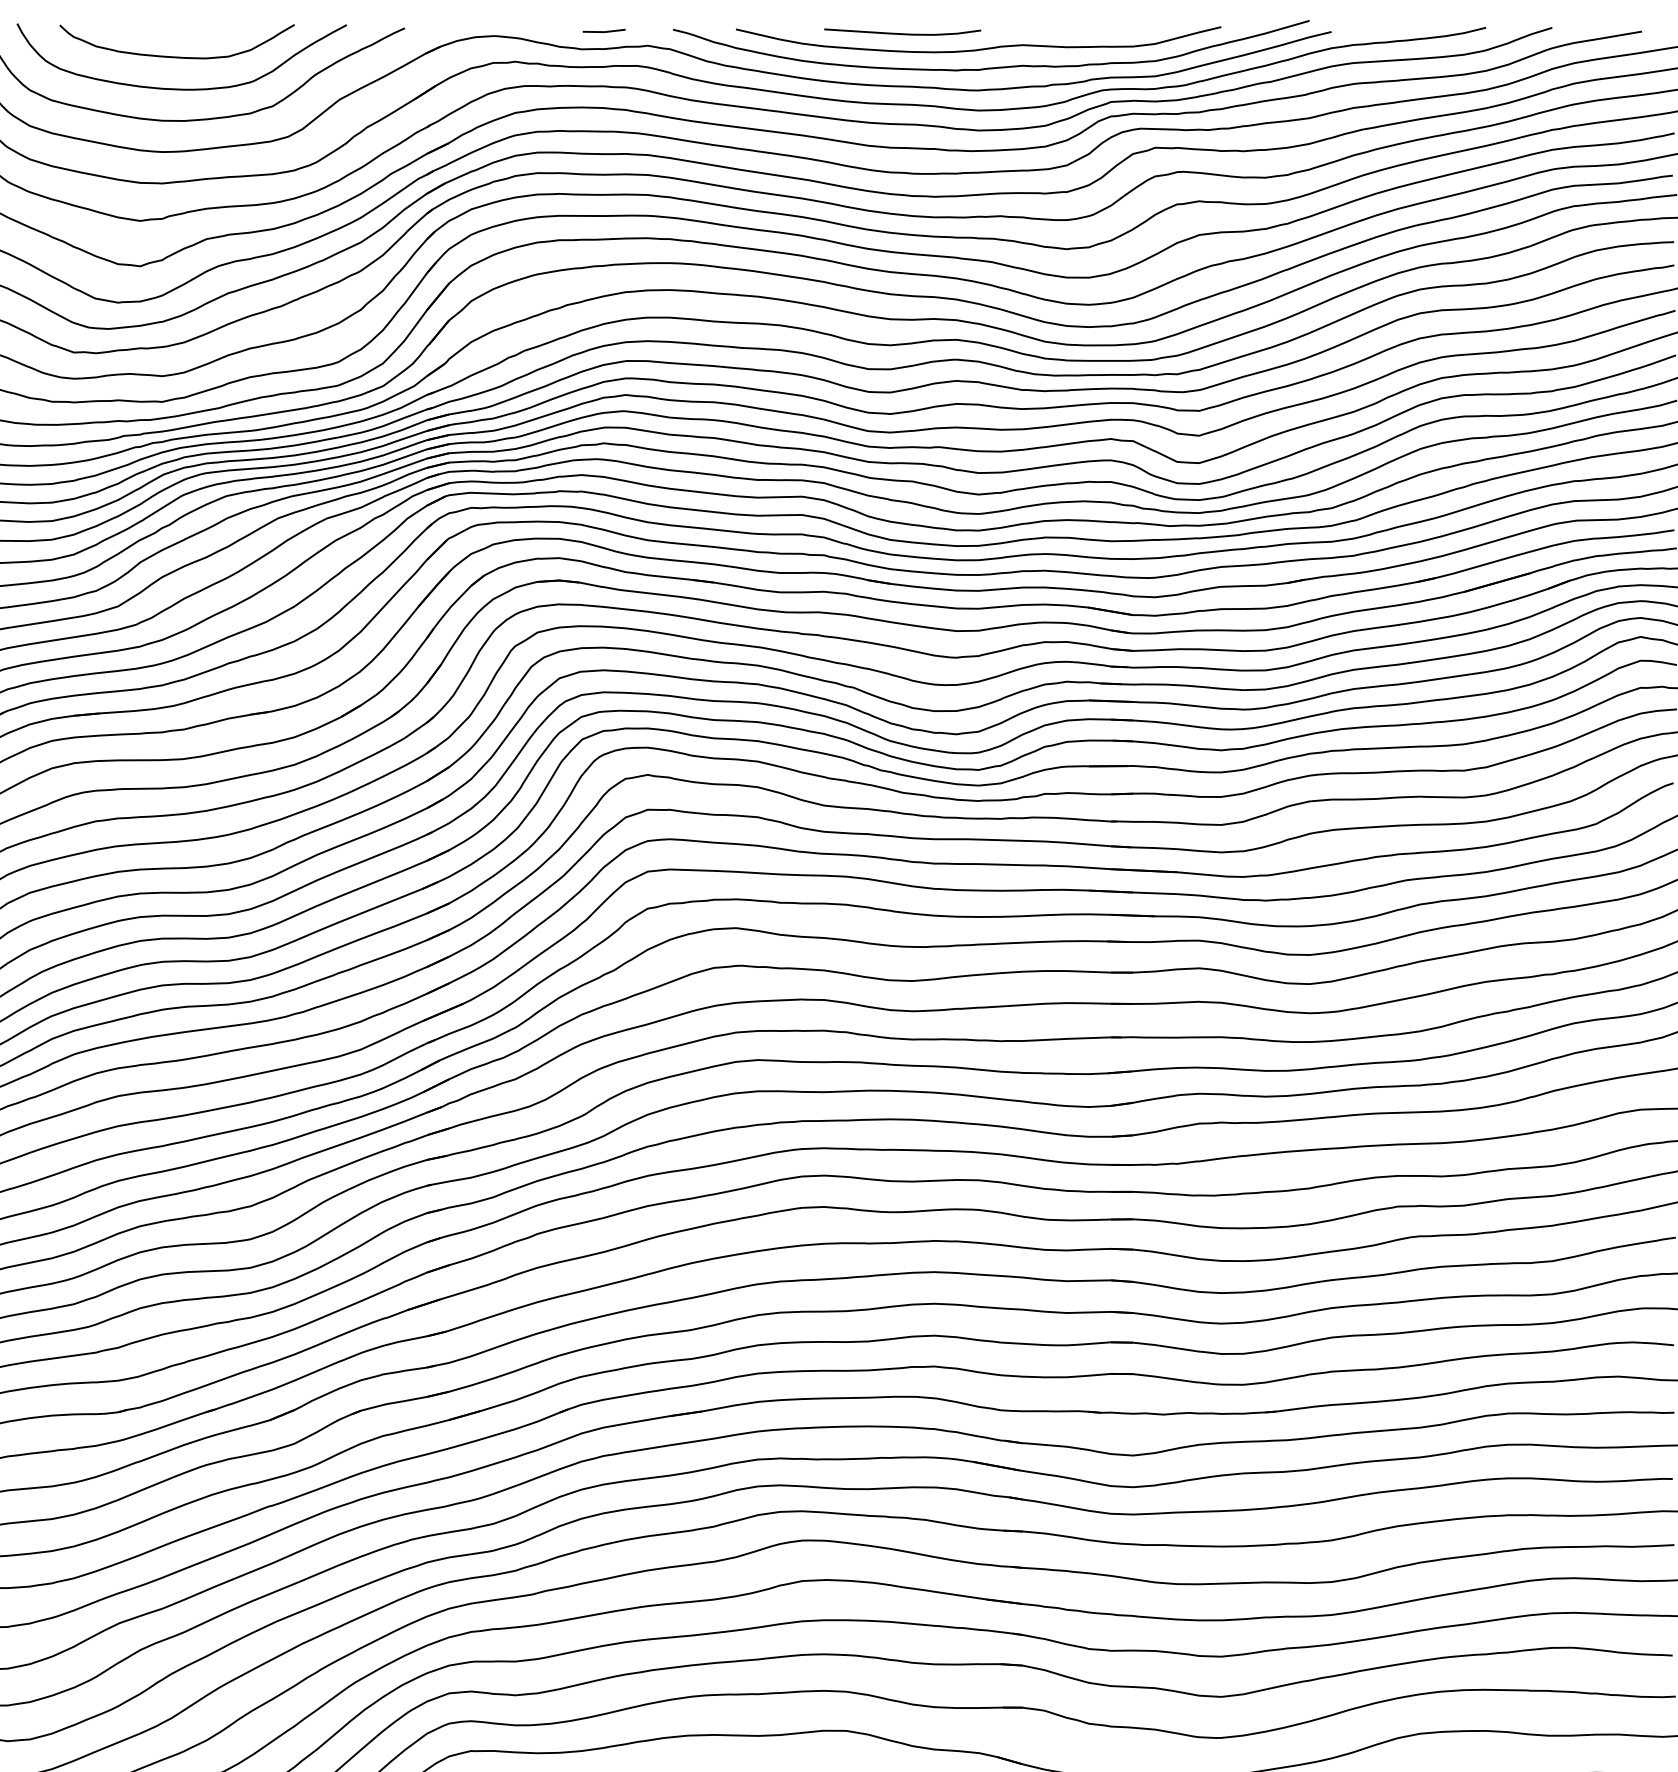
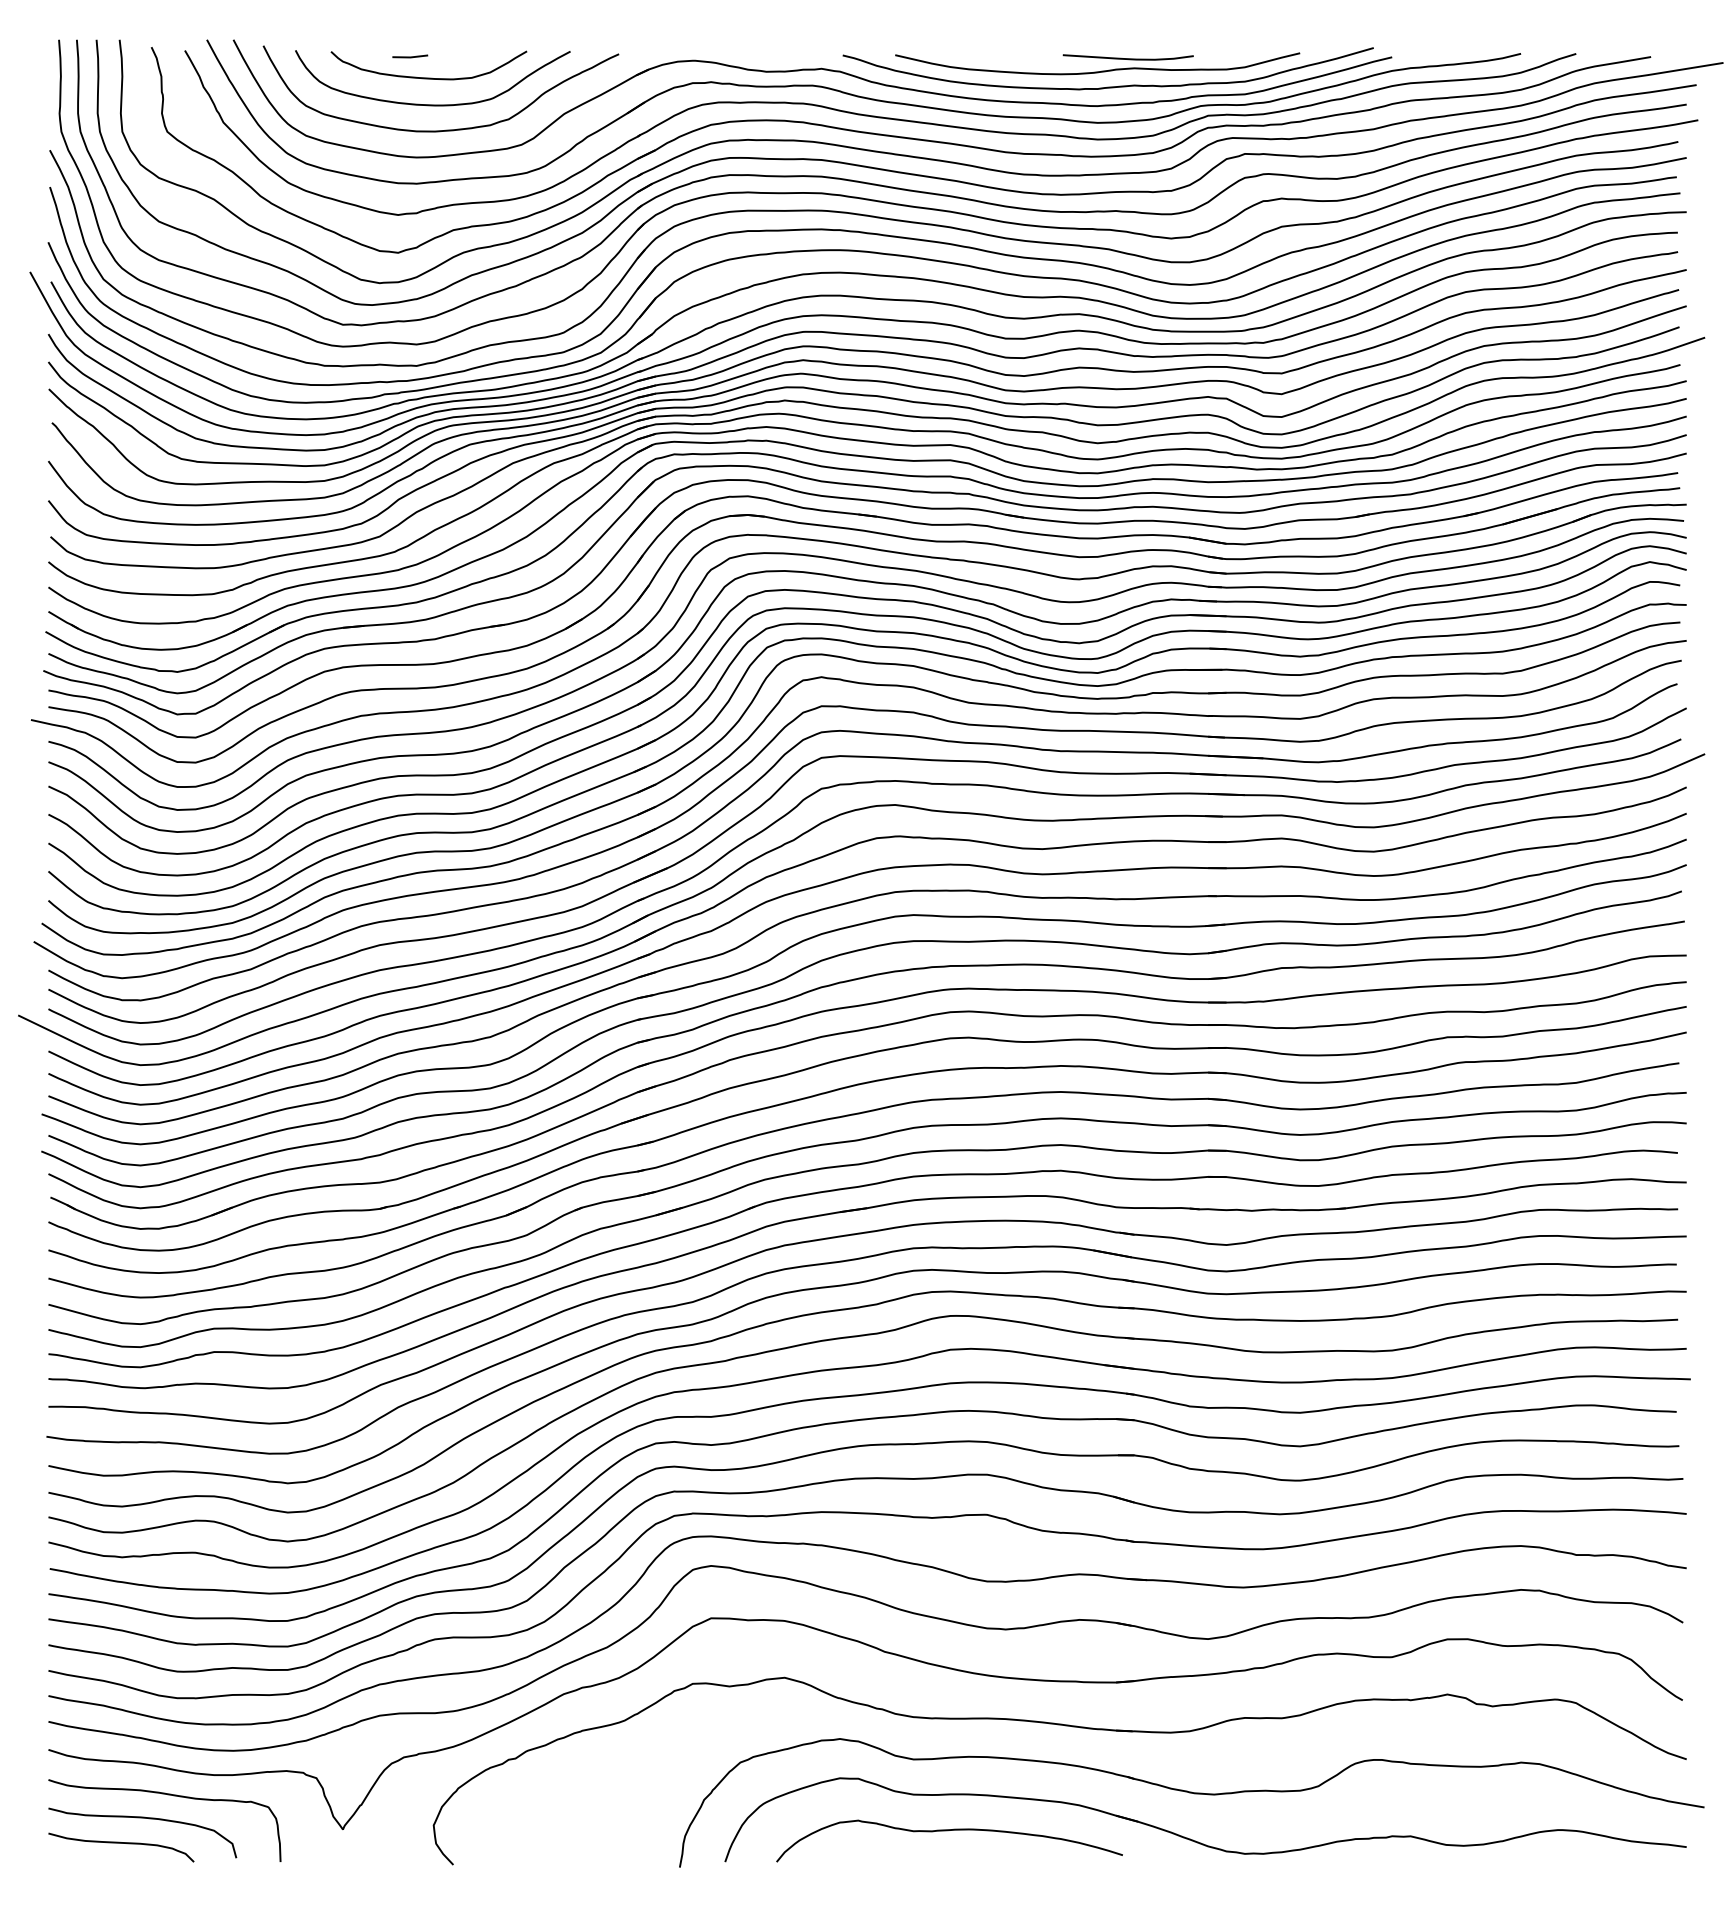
line: (604, 30) -> (410, 56), moved
curve: (901, 33) -> (1127, 58), moved

